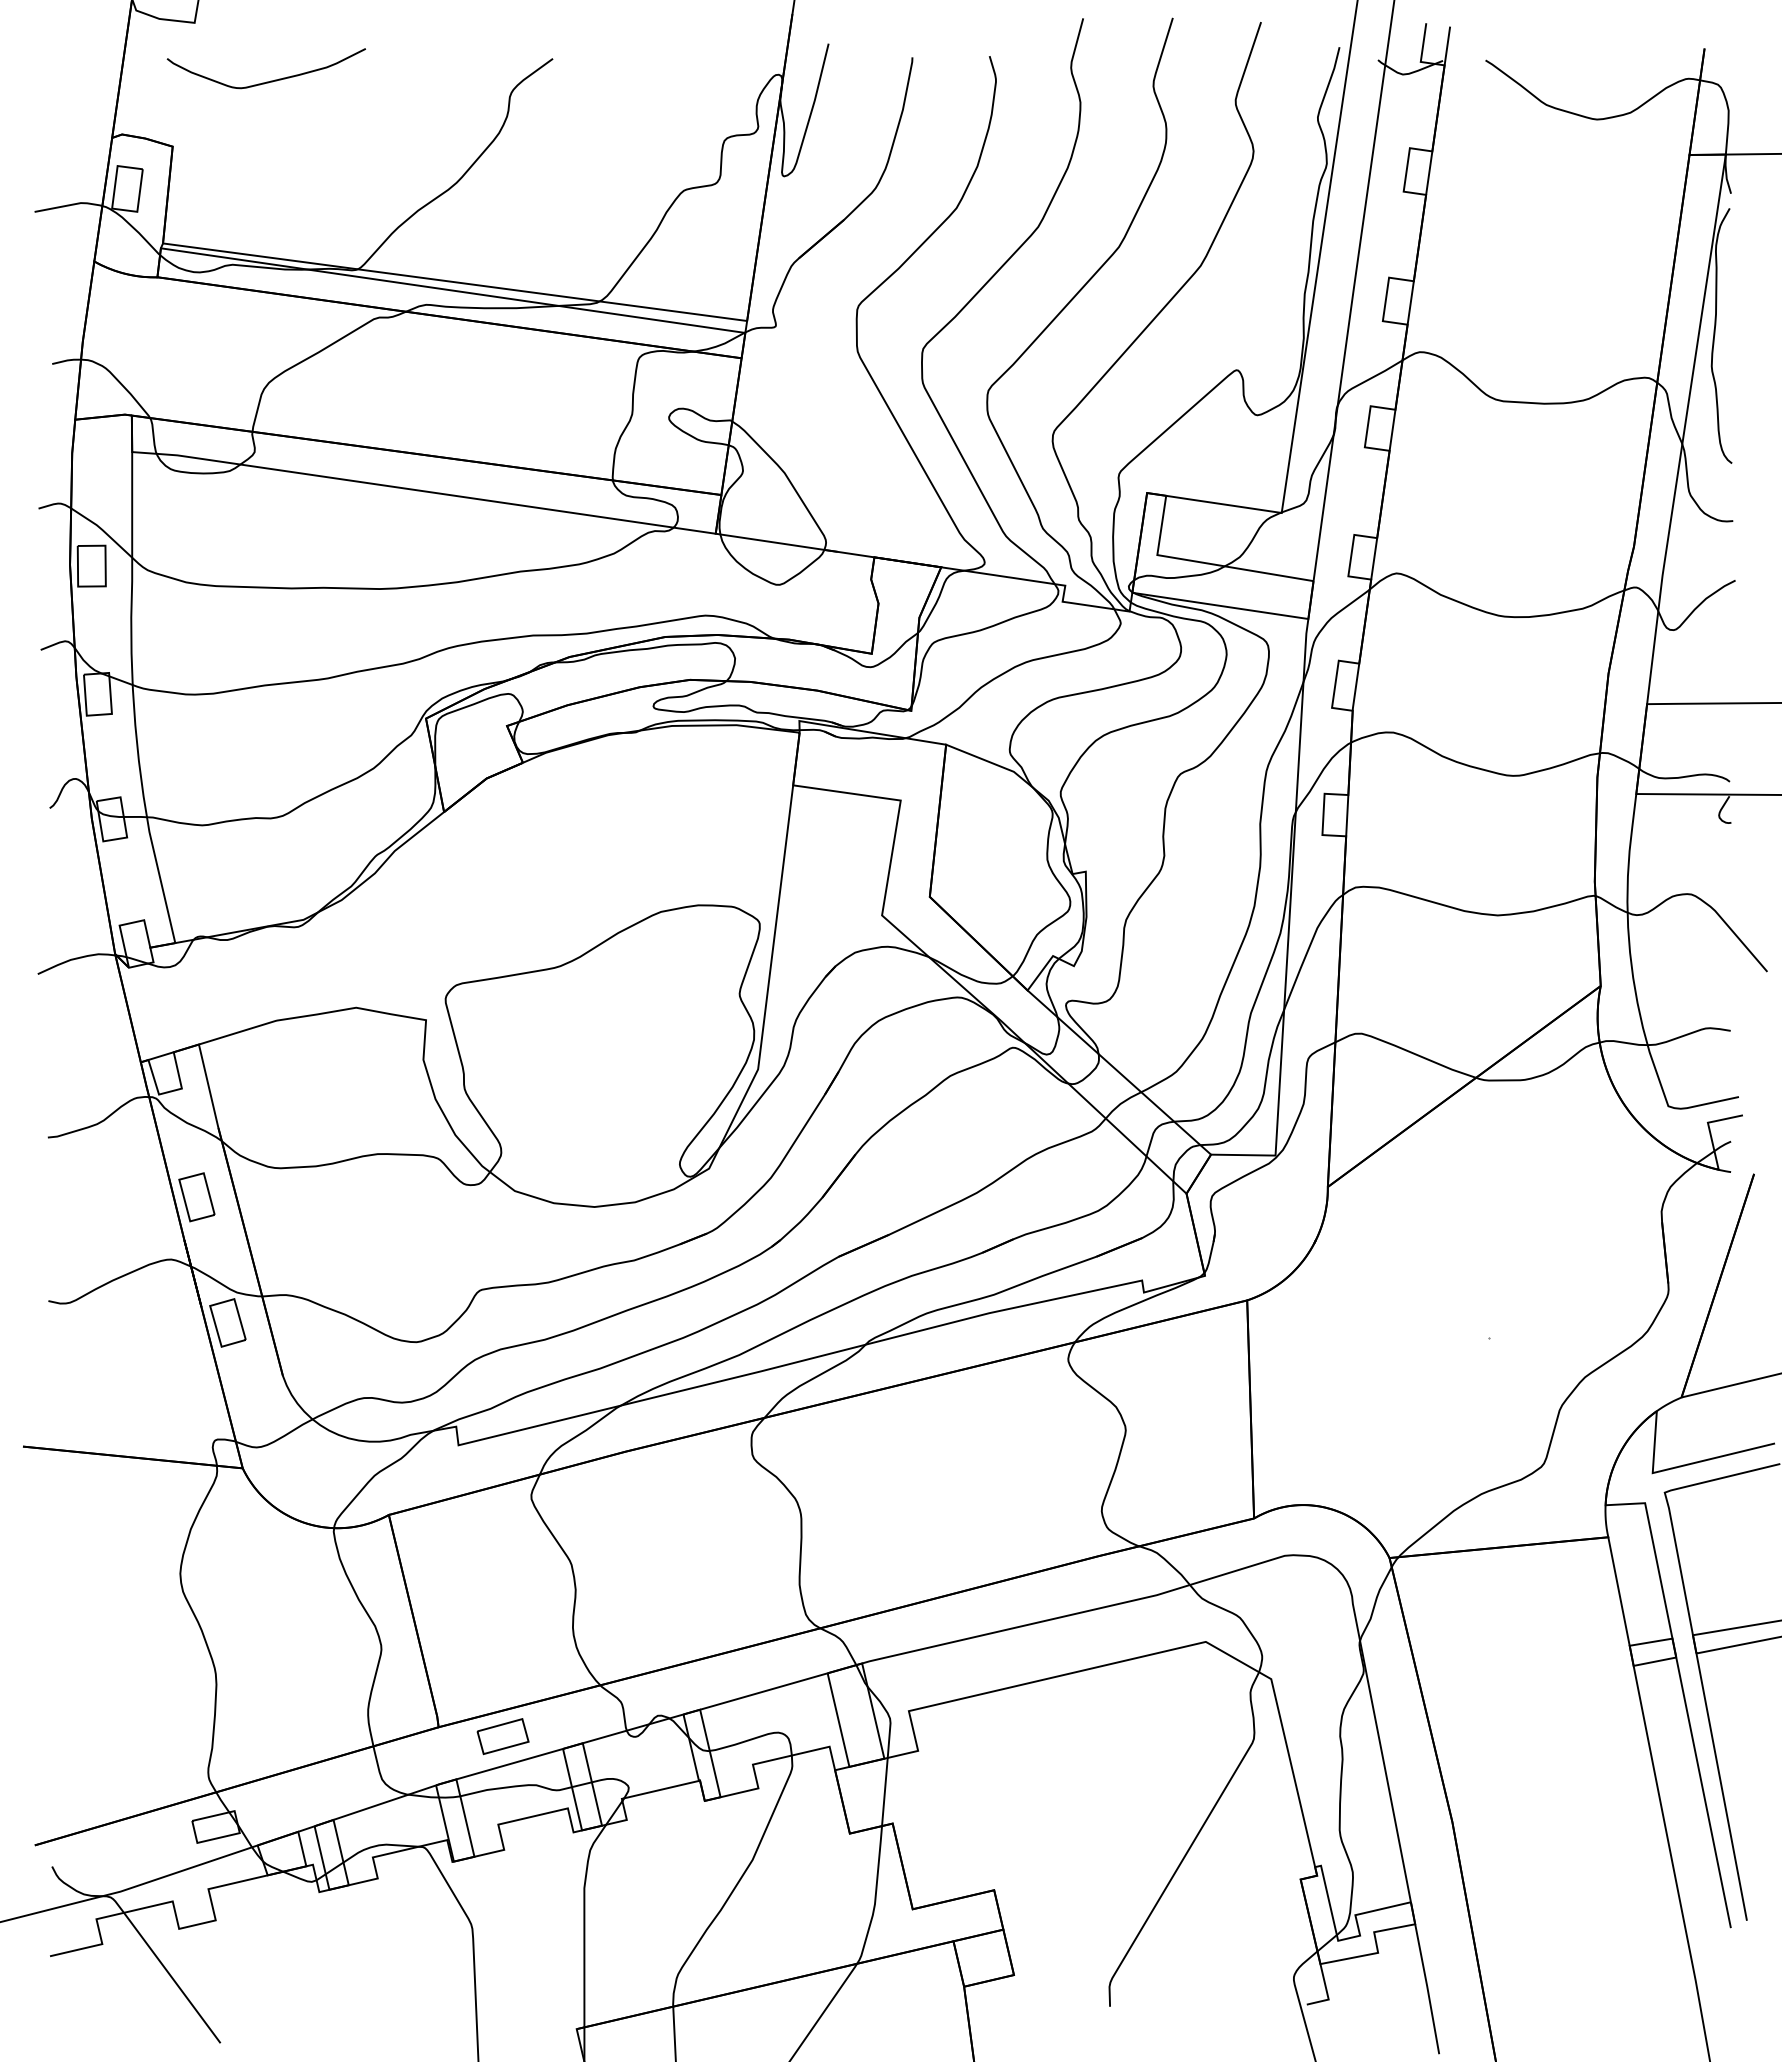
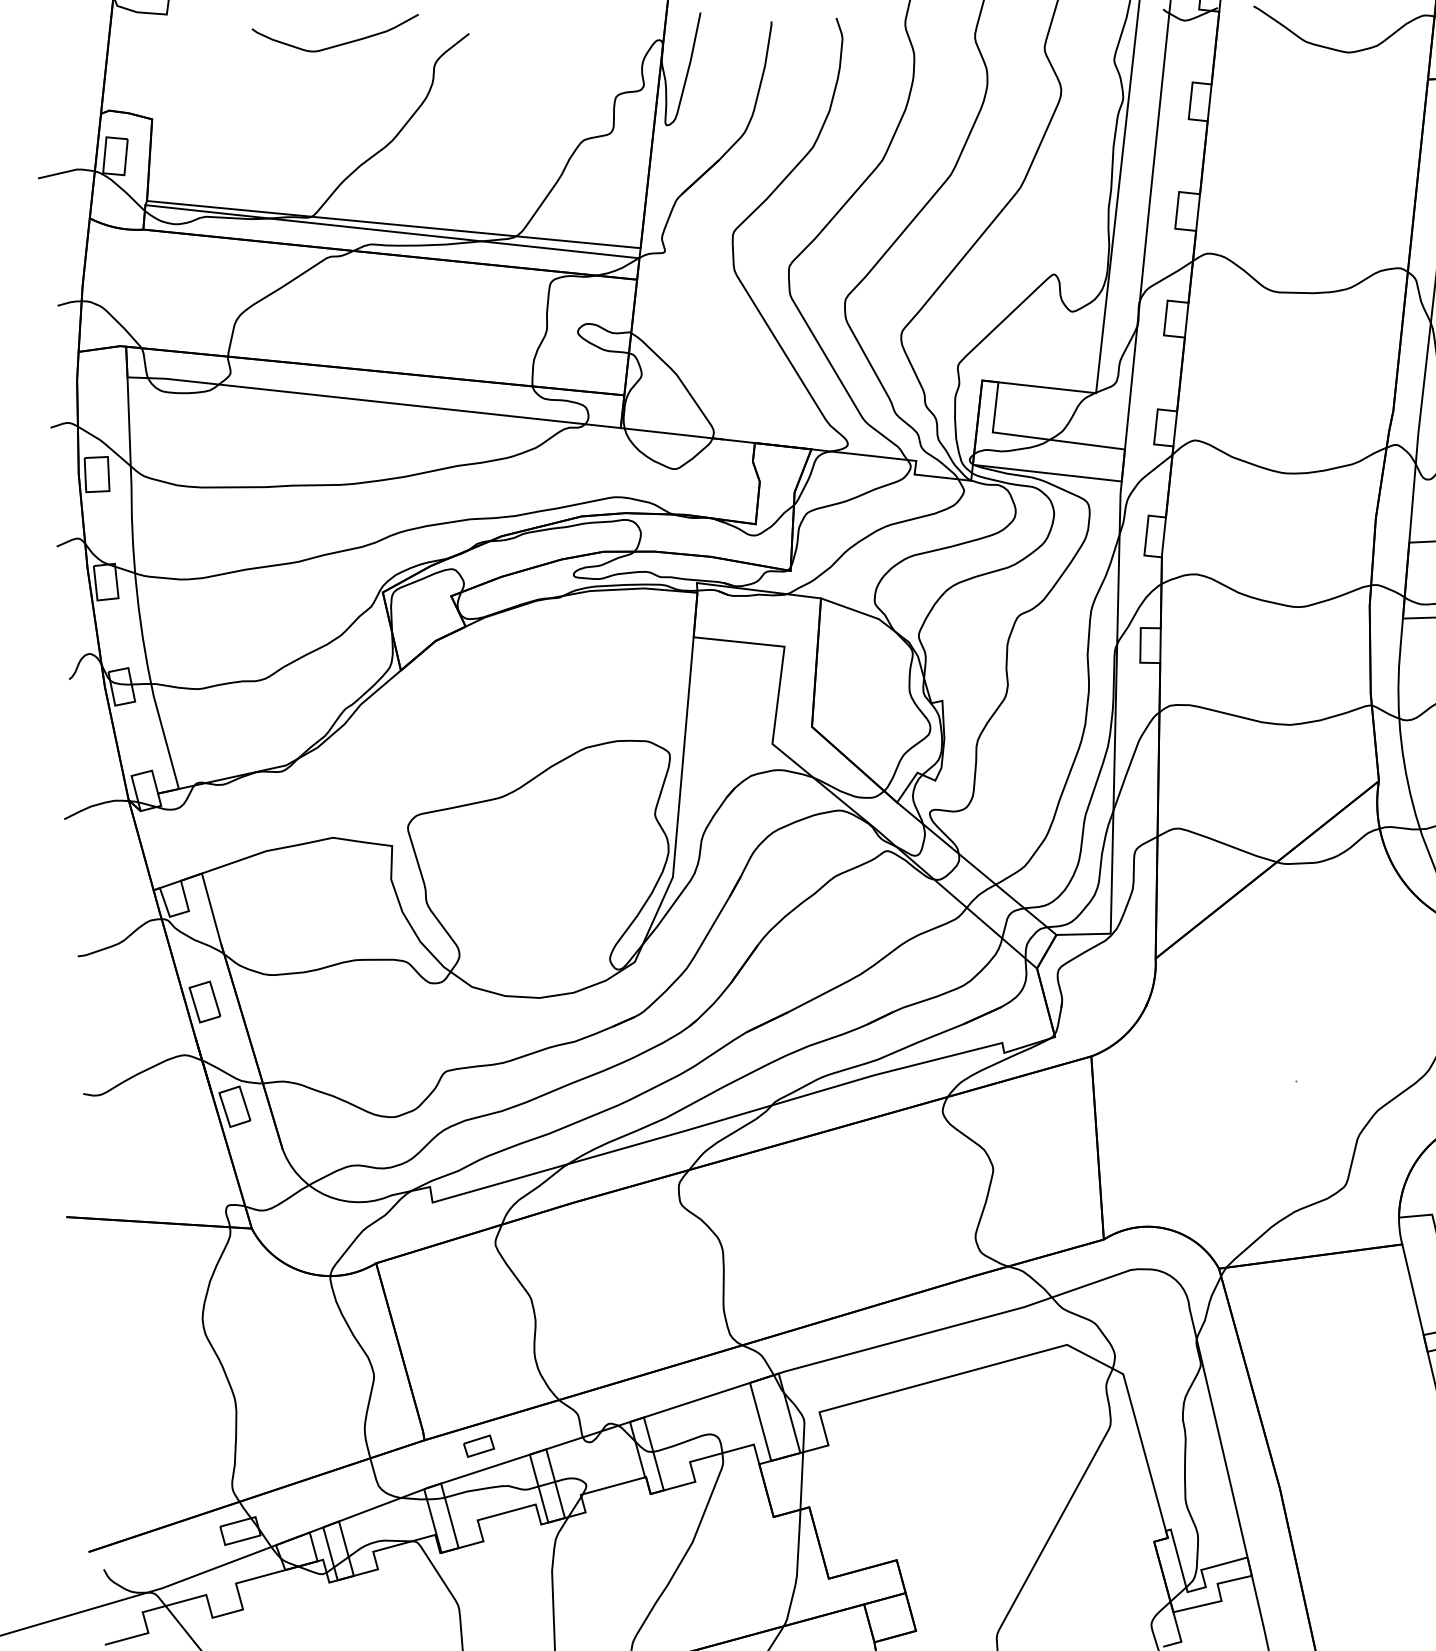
curve: (270, 80) -> (339, 44), moved
part: (502, 1736) -> (478, 1446), size x0.7

